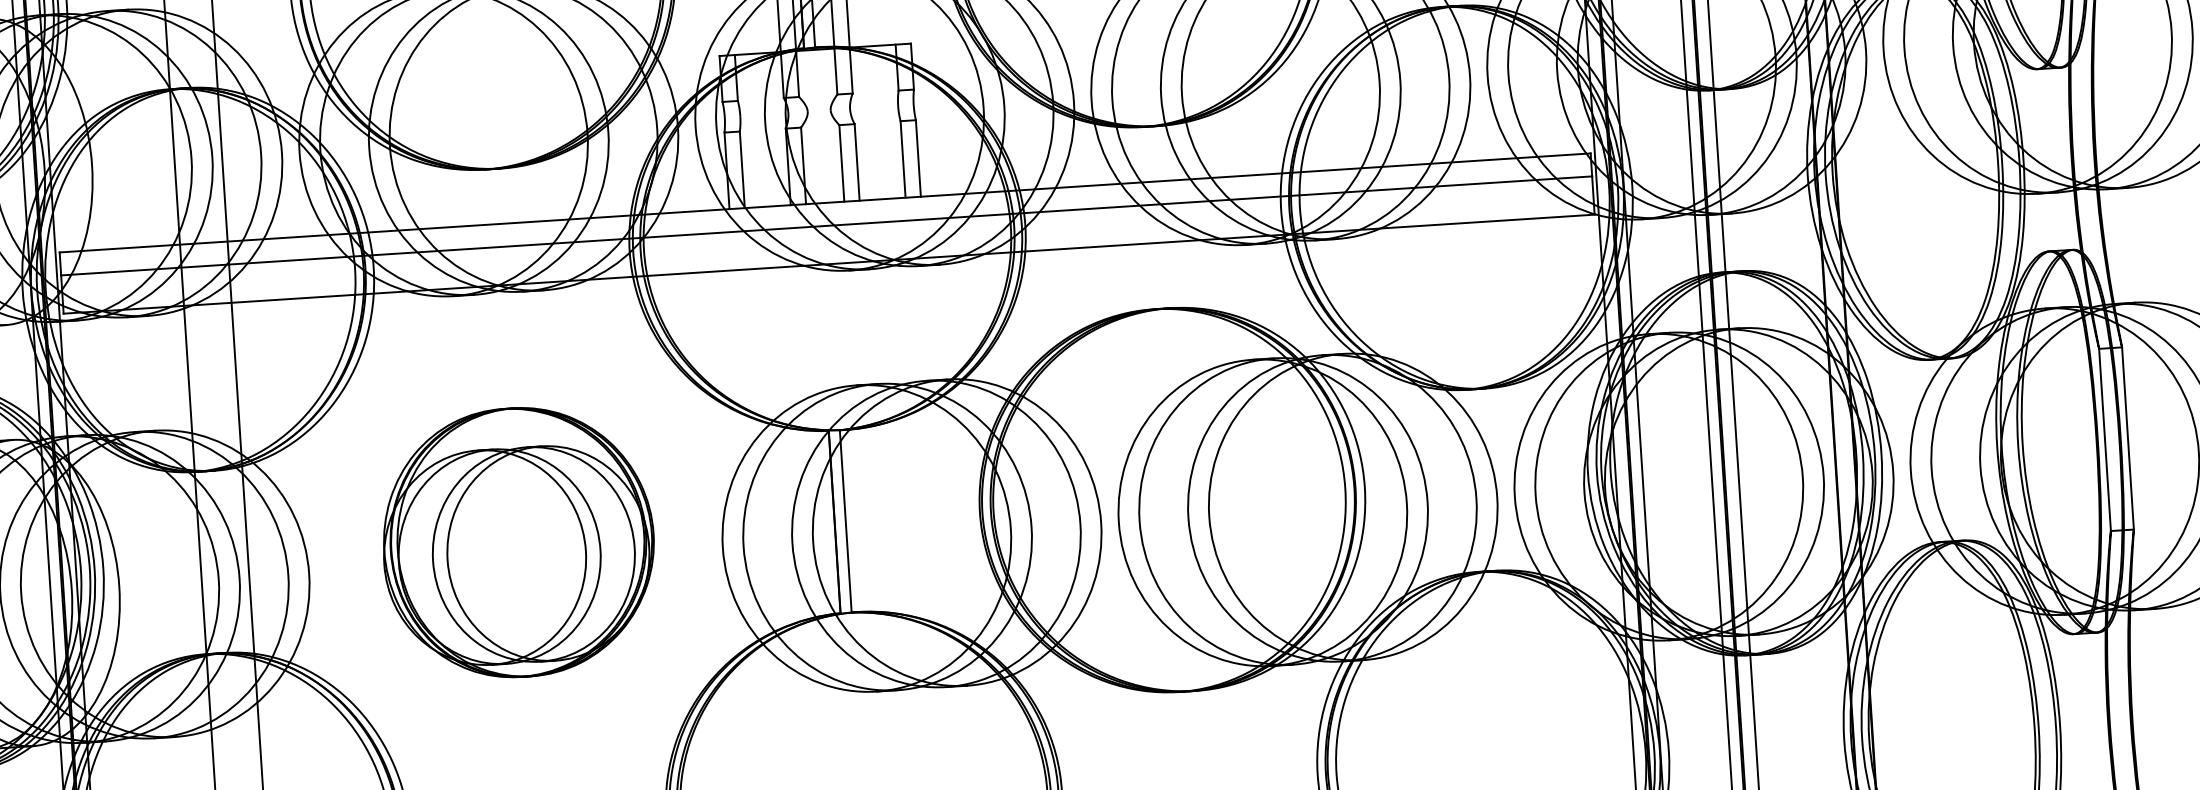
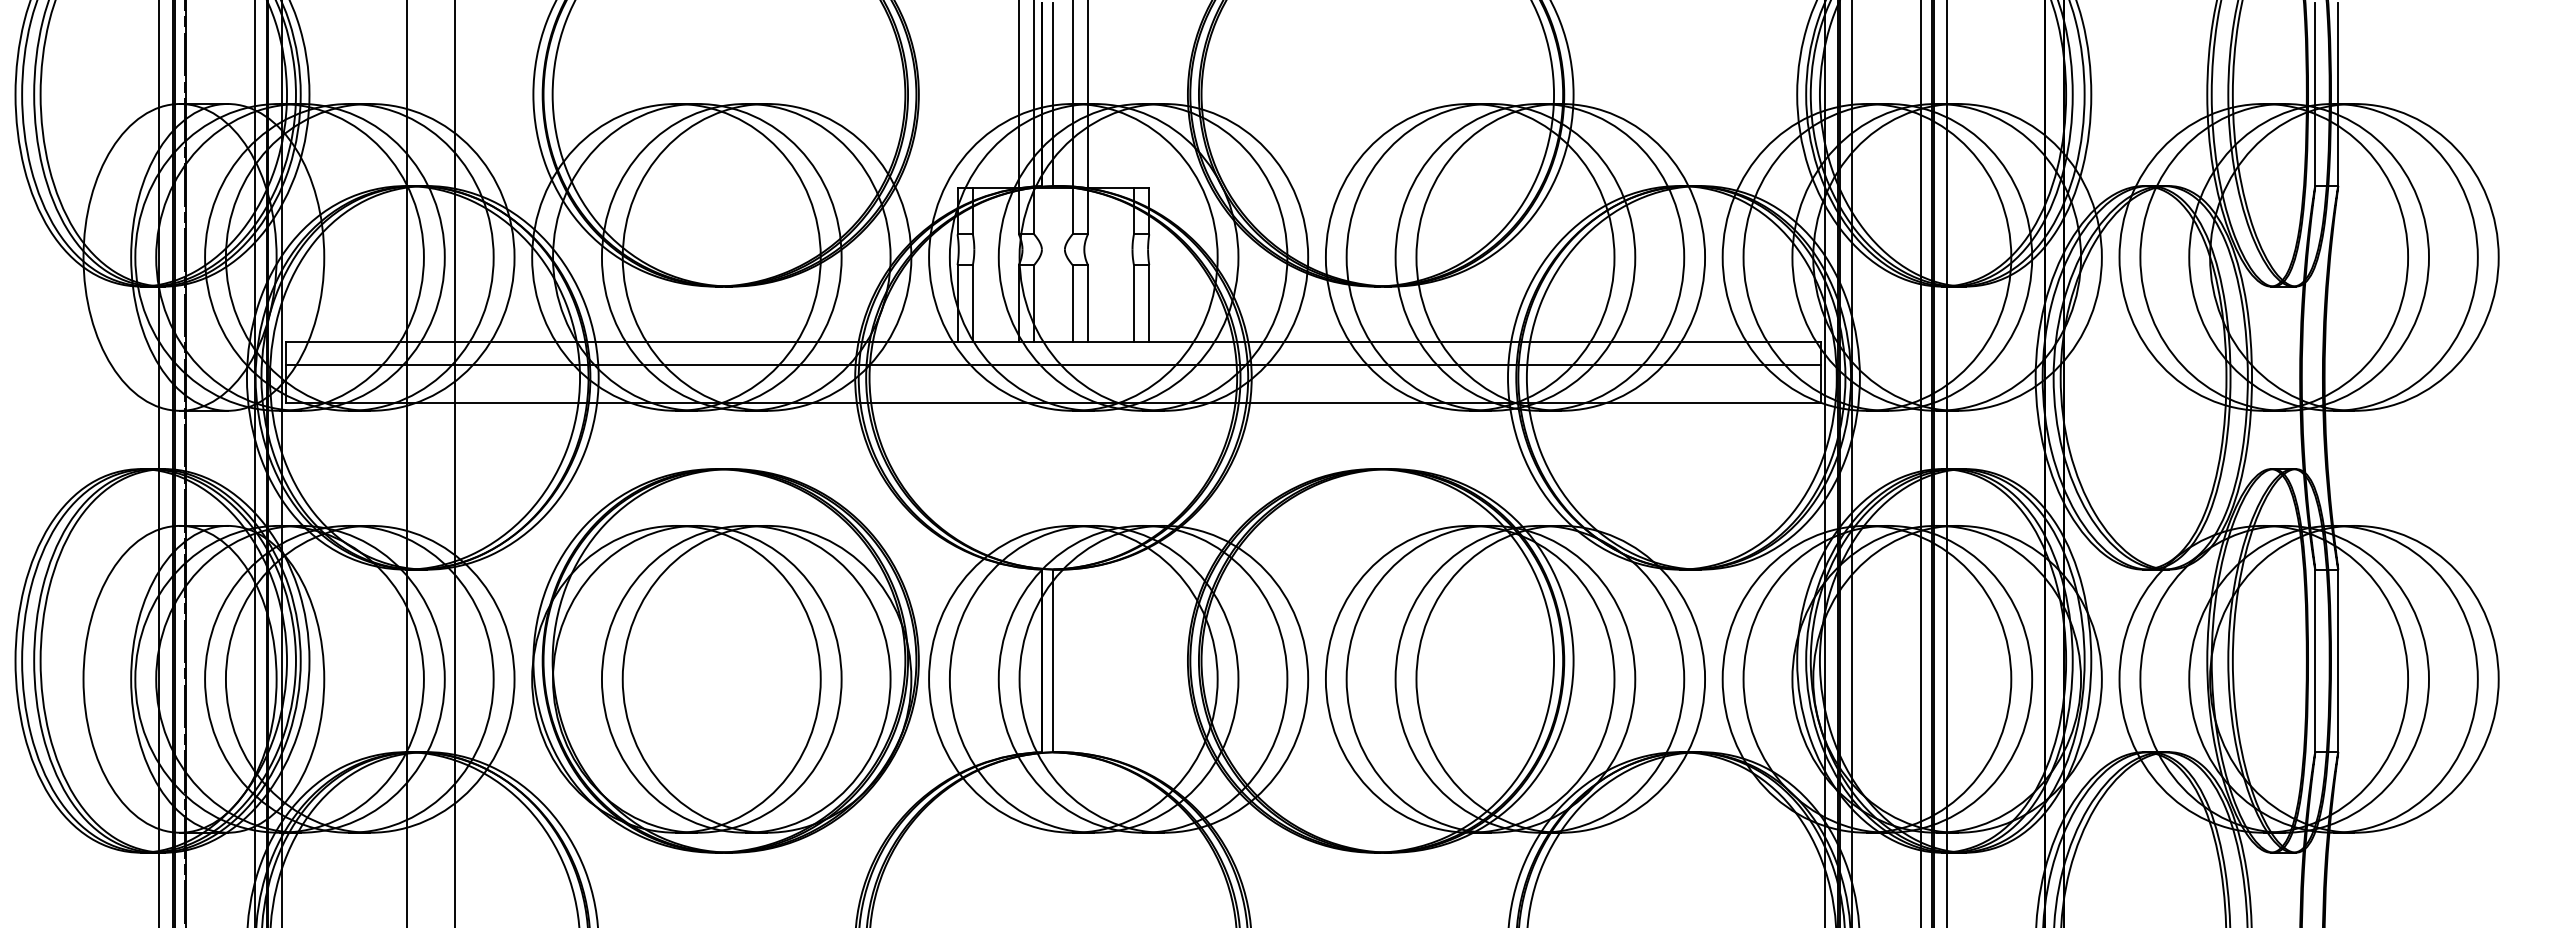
part: (518, 542) -> (725, 660), size x1.43

